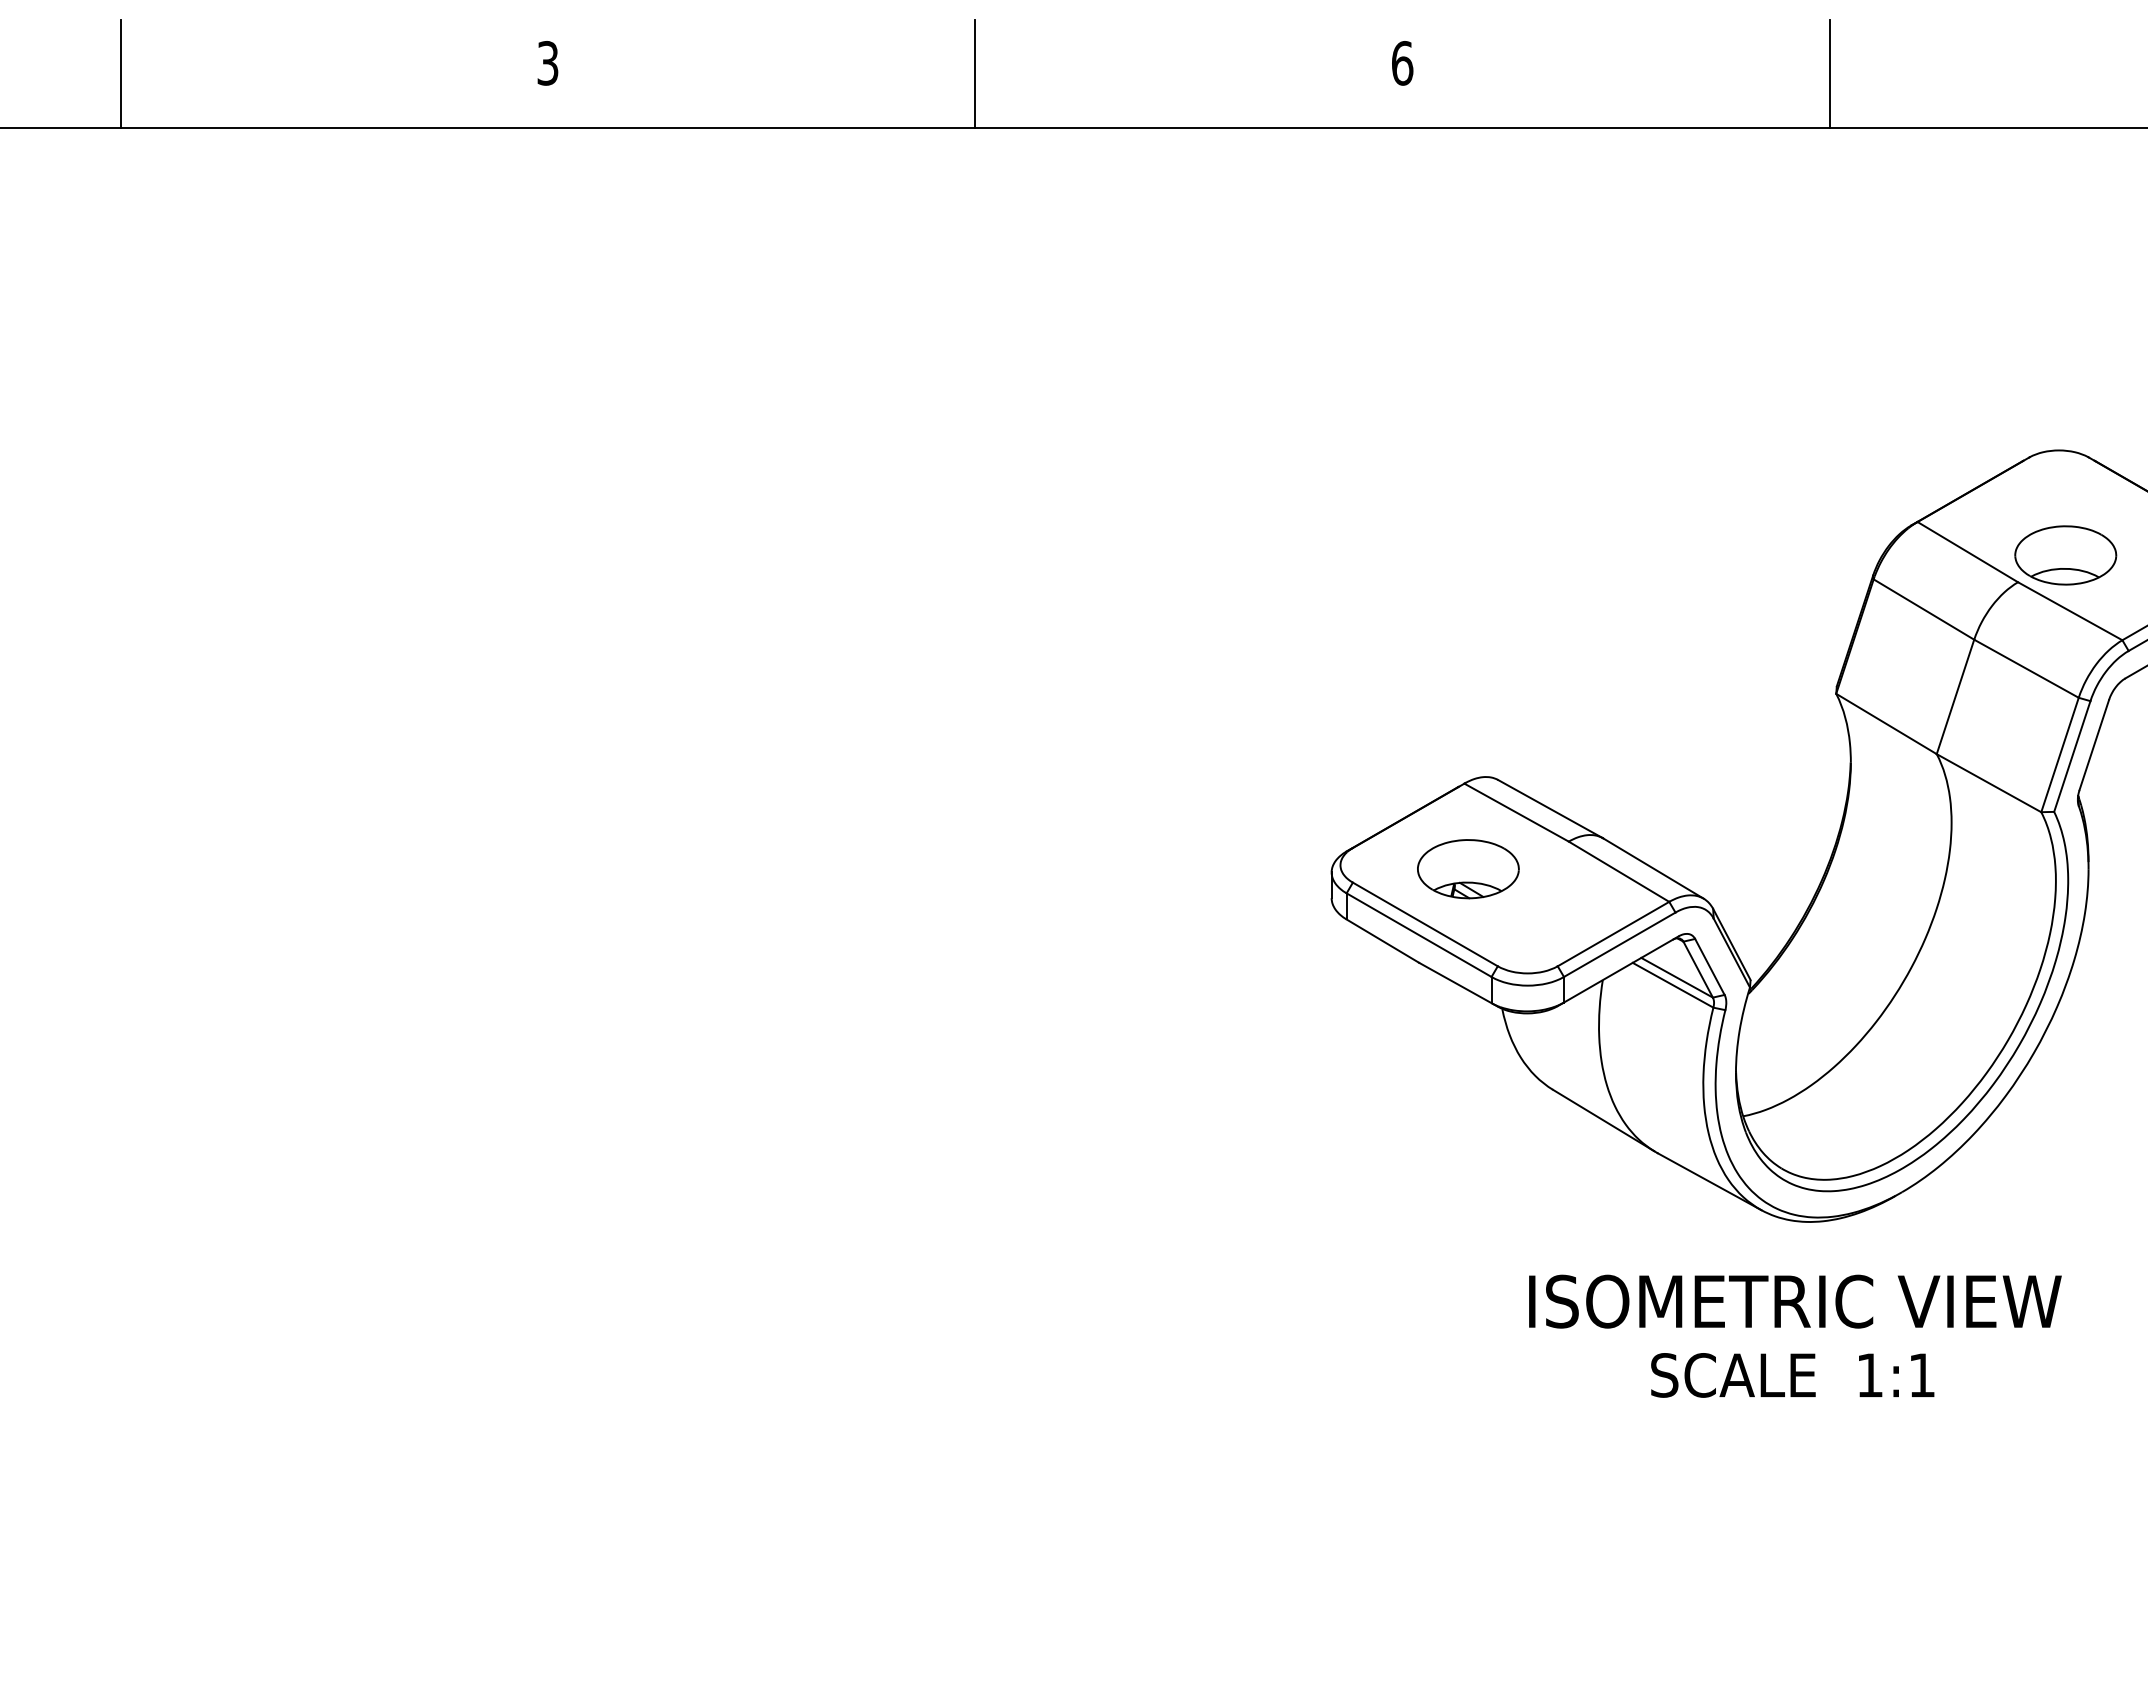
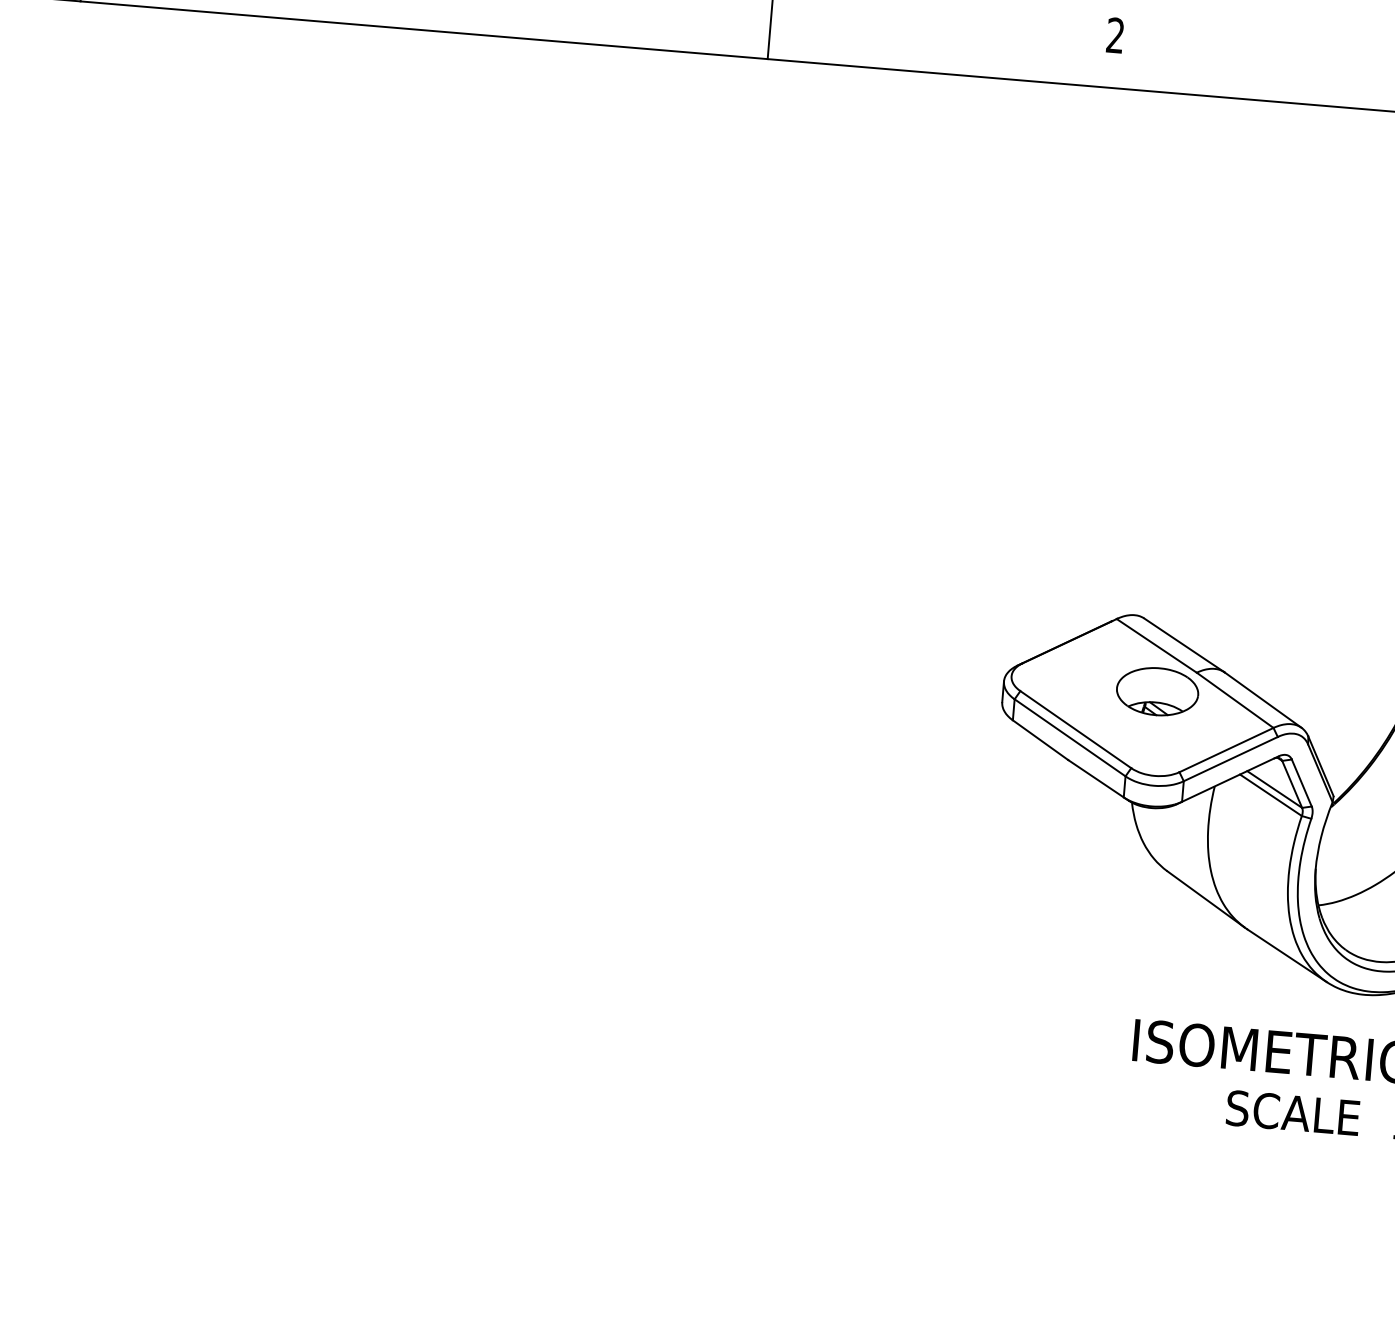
text: (1402, 63) -> (1115, 35), 6 -> 2
part: (1468, 869) -> (1157, 692), moved

